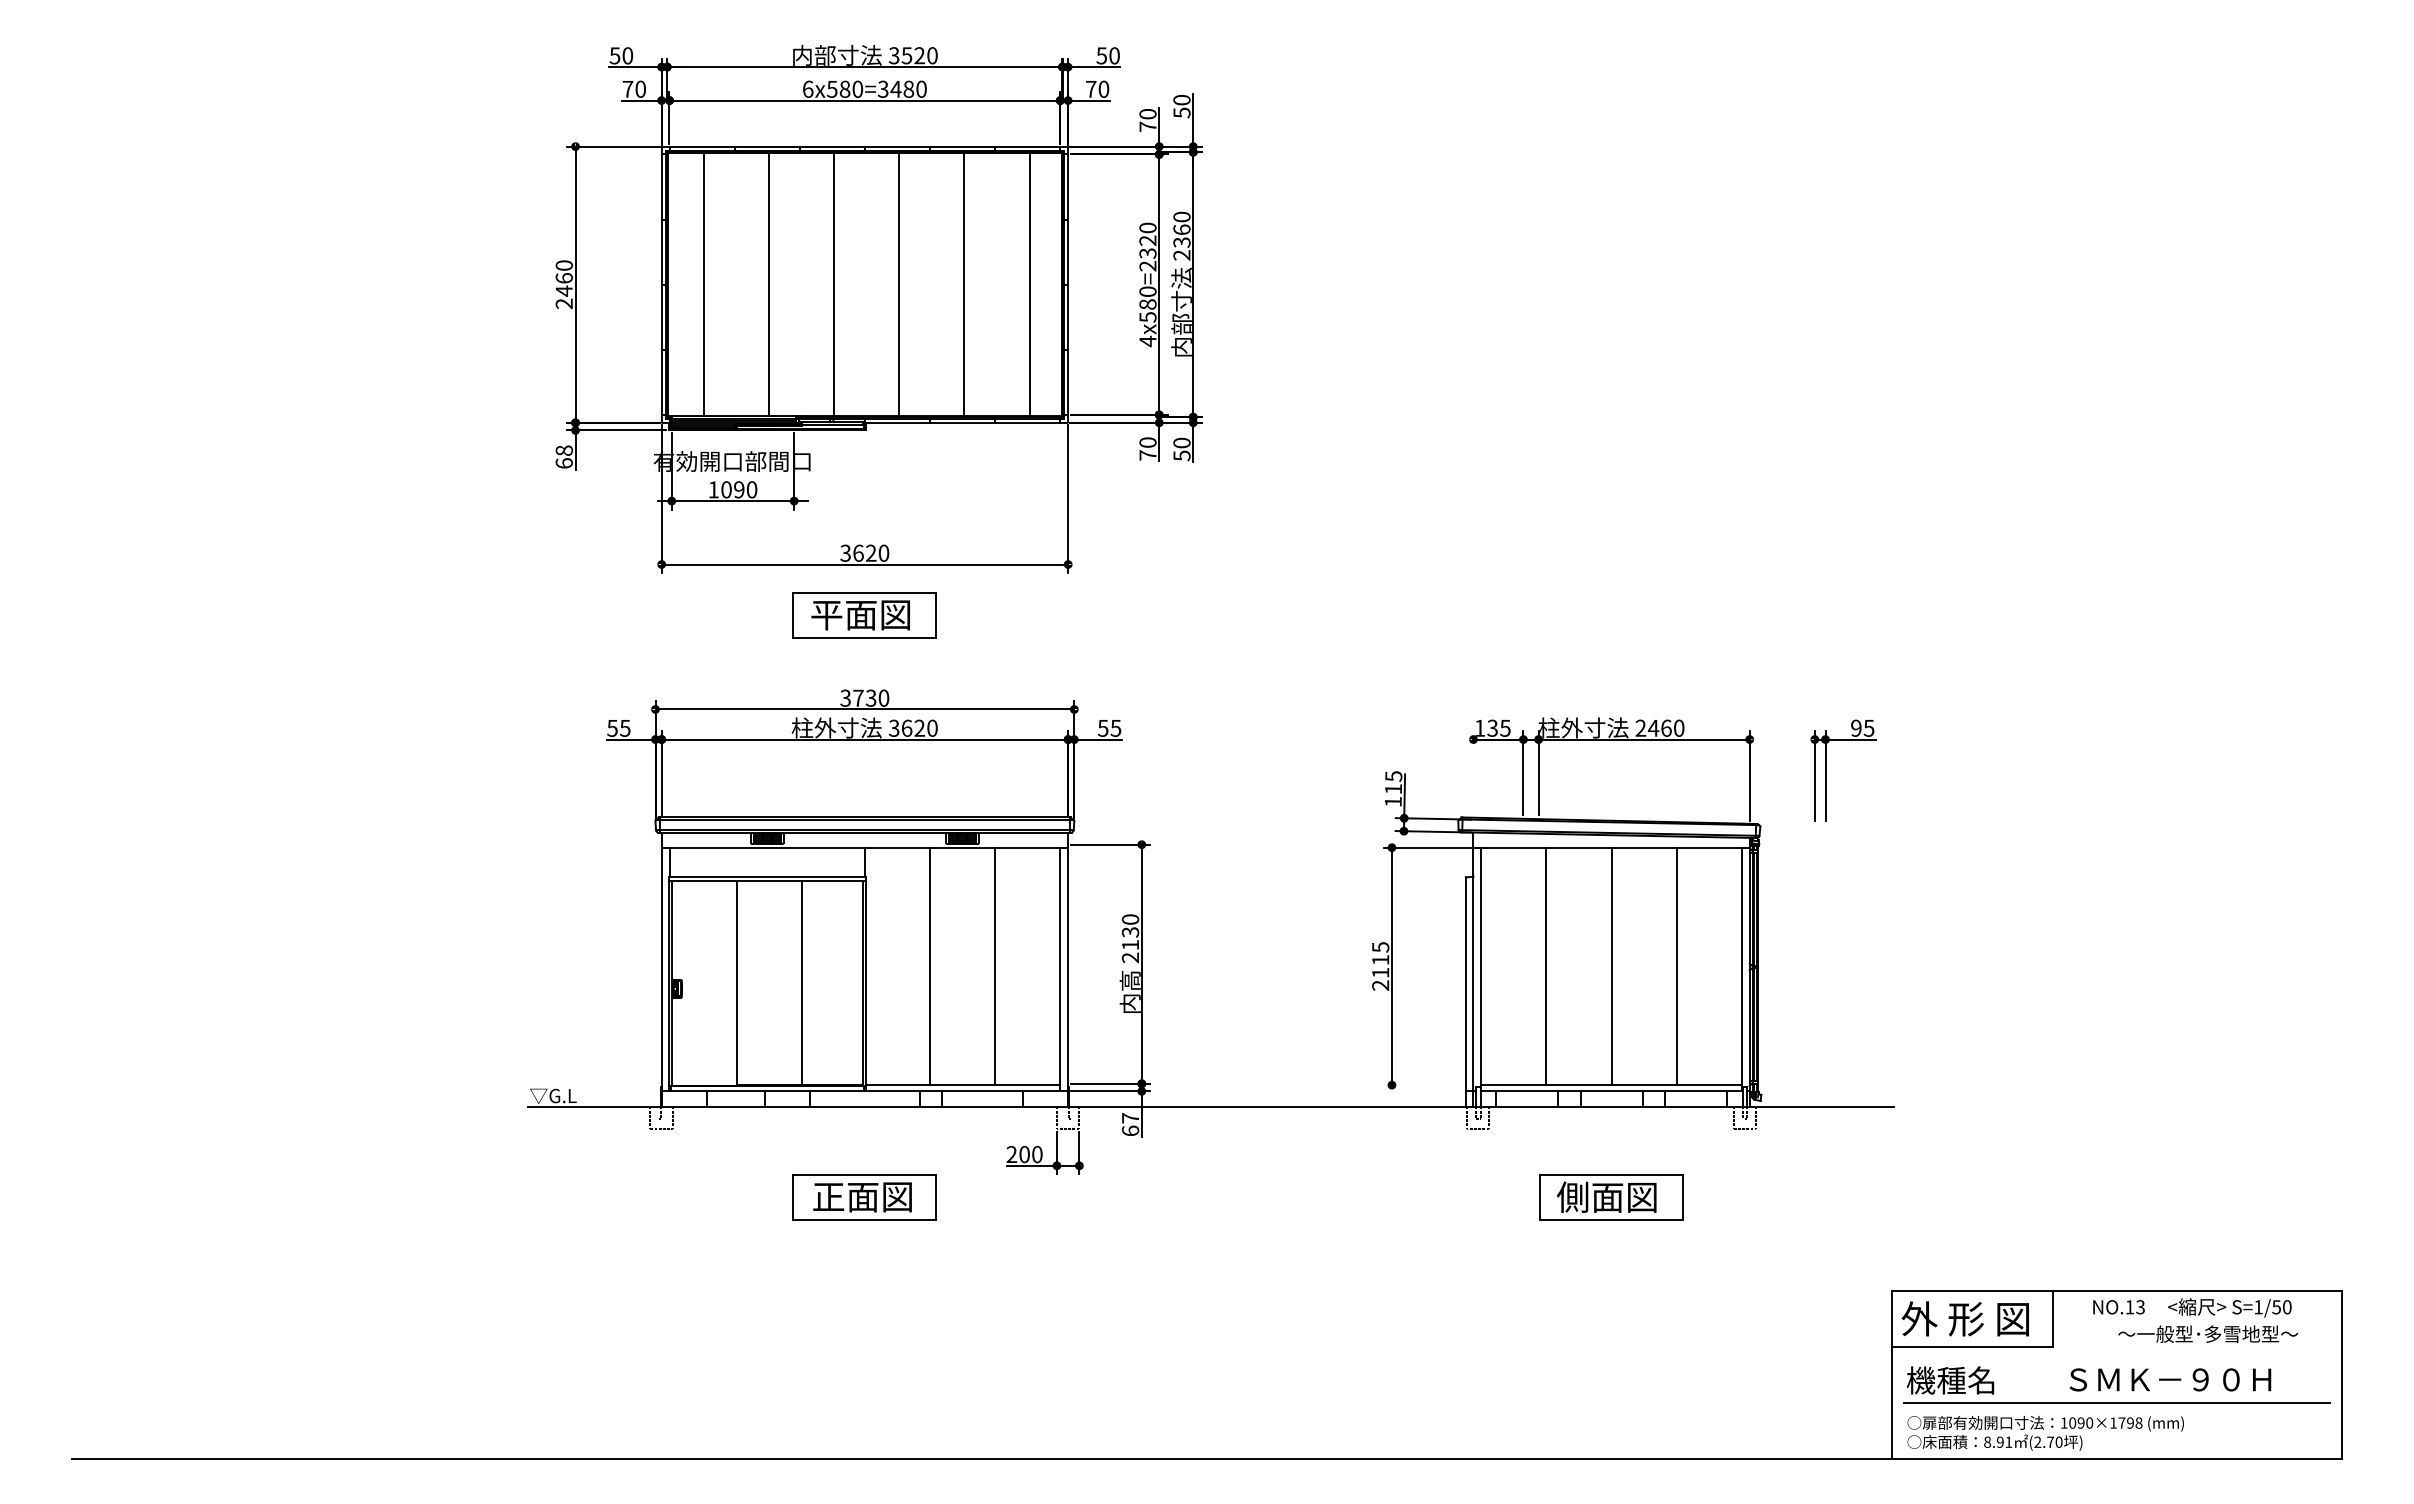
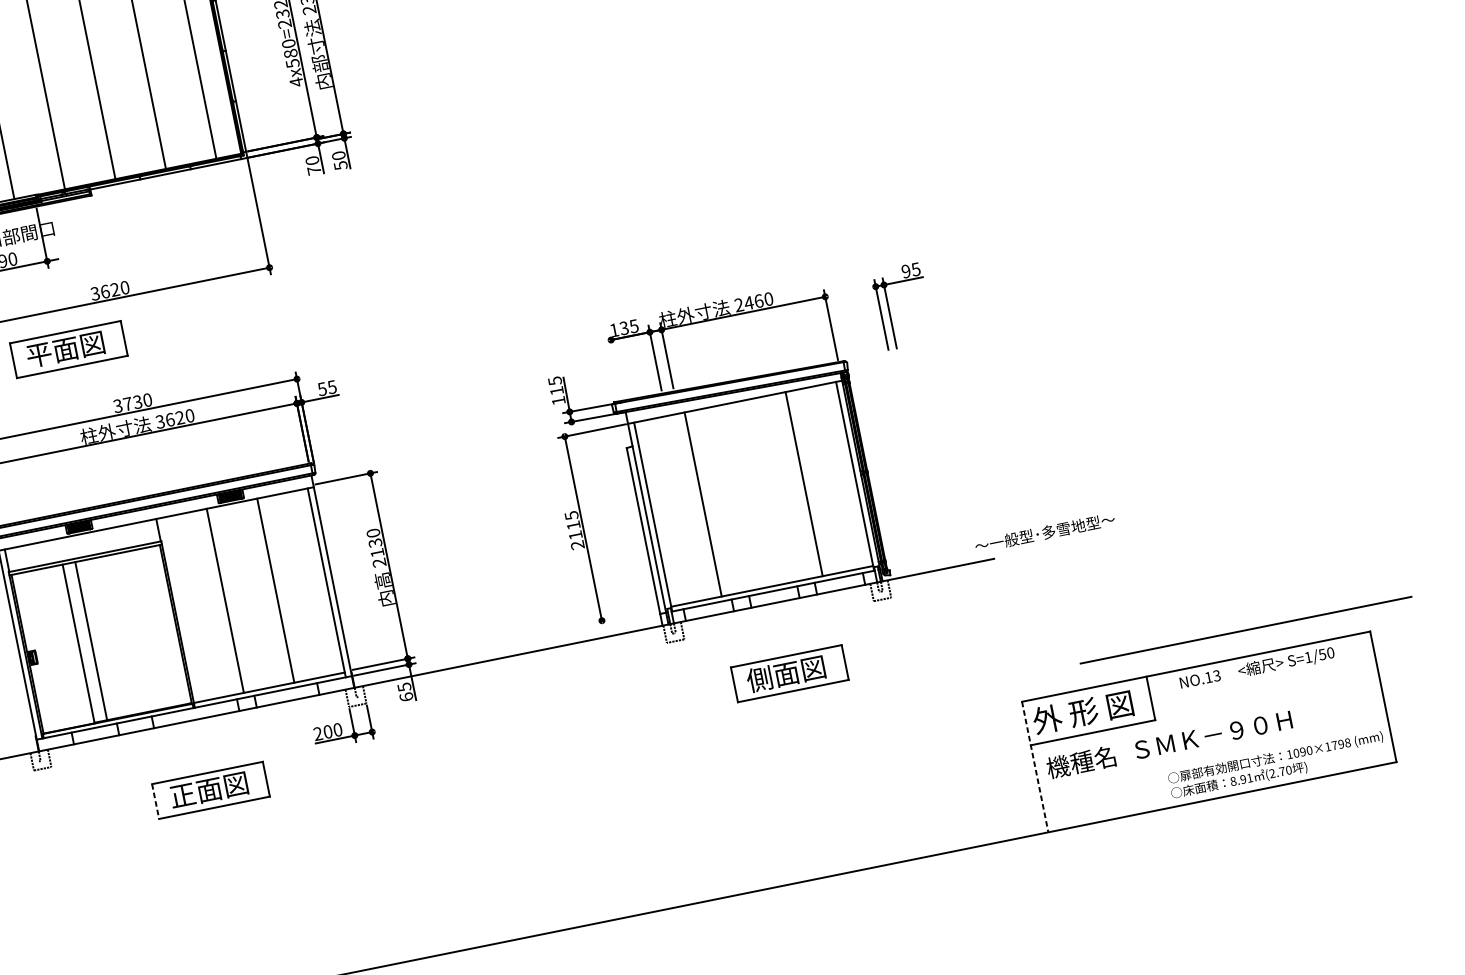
part: (864, 615) -> (68, 349), moved
line: (1611, 966) -> (753, 494), removed
line: (801, 982) -> (90, 640), moved
text: (1130, 1118) -> (404, 687), 67 -> 65
line: (793, 1198) -> (155, 802), solid -> dashed
text: (2208, 1333) -> (1045, 532), moved
line: (1892, 1375) -> (1035, 767), solid -> dashed
text: (2170, 1379) -> (1213, 734), moved
line: (2116, 1402) -> (1245, 629), moved
text: (2045, 1432) -> (1276, 764), moved

